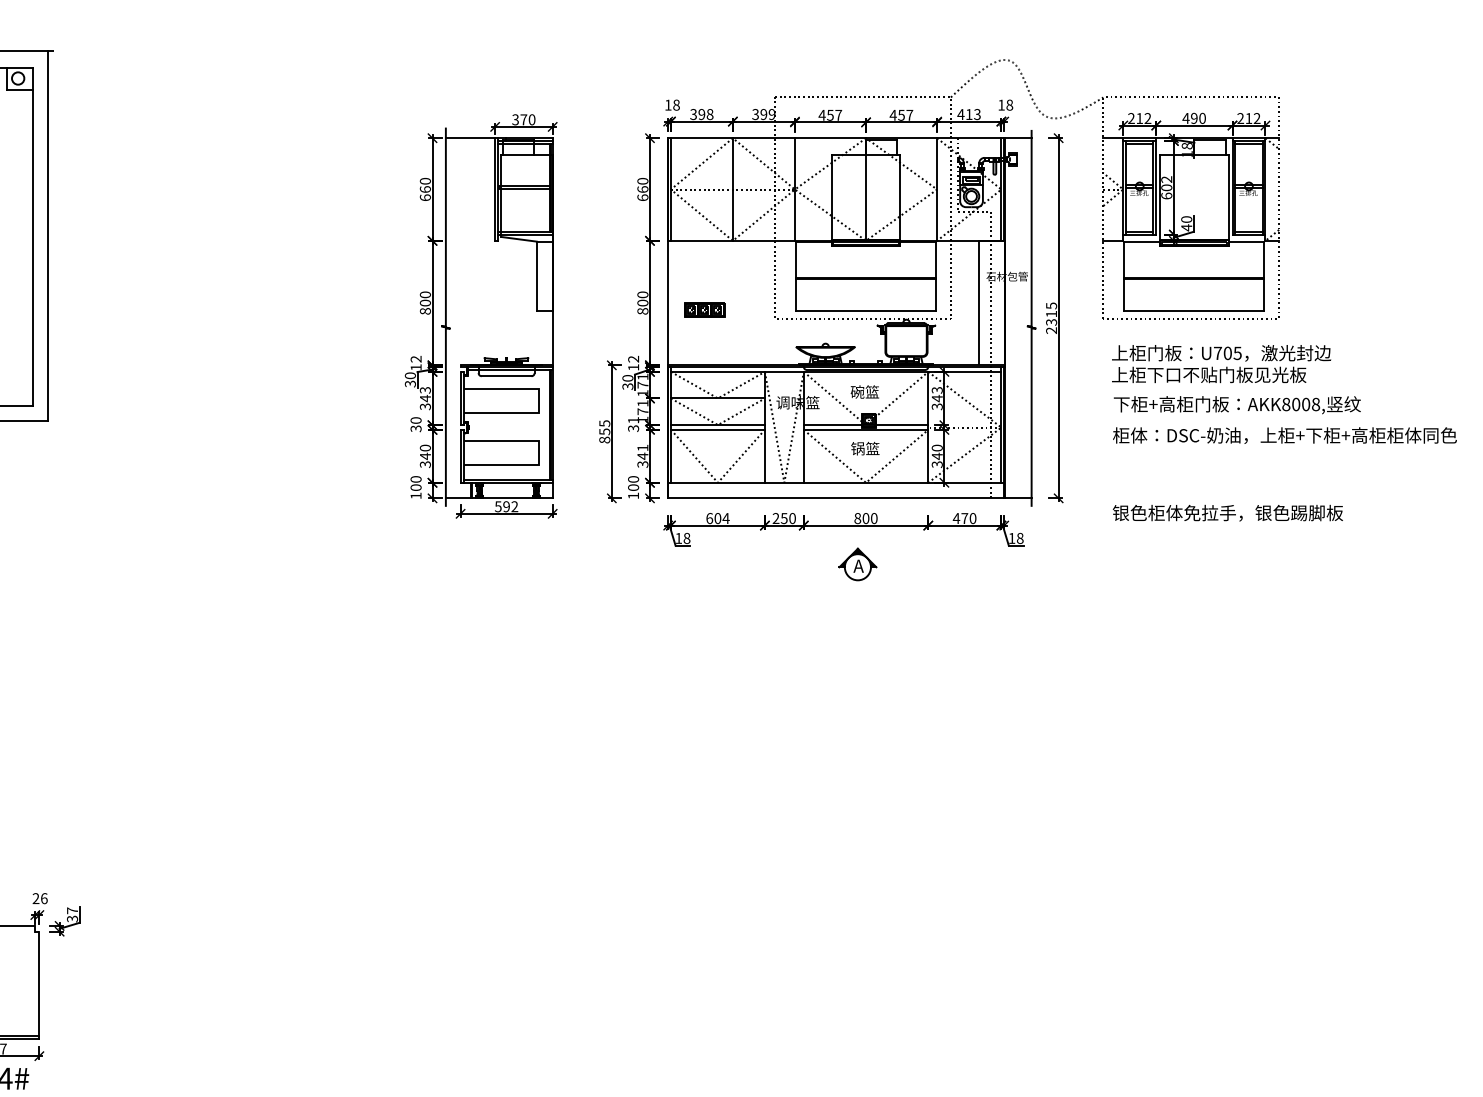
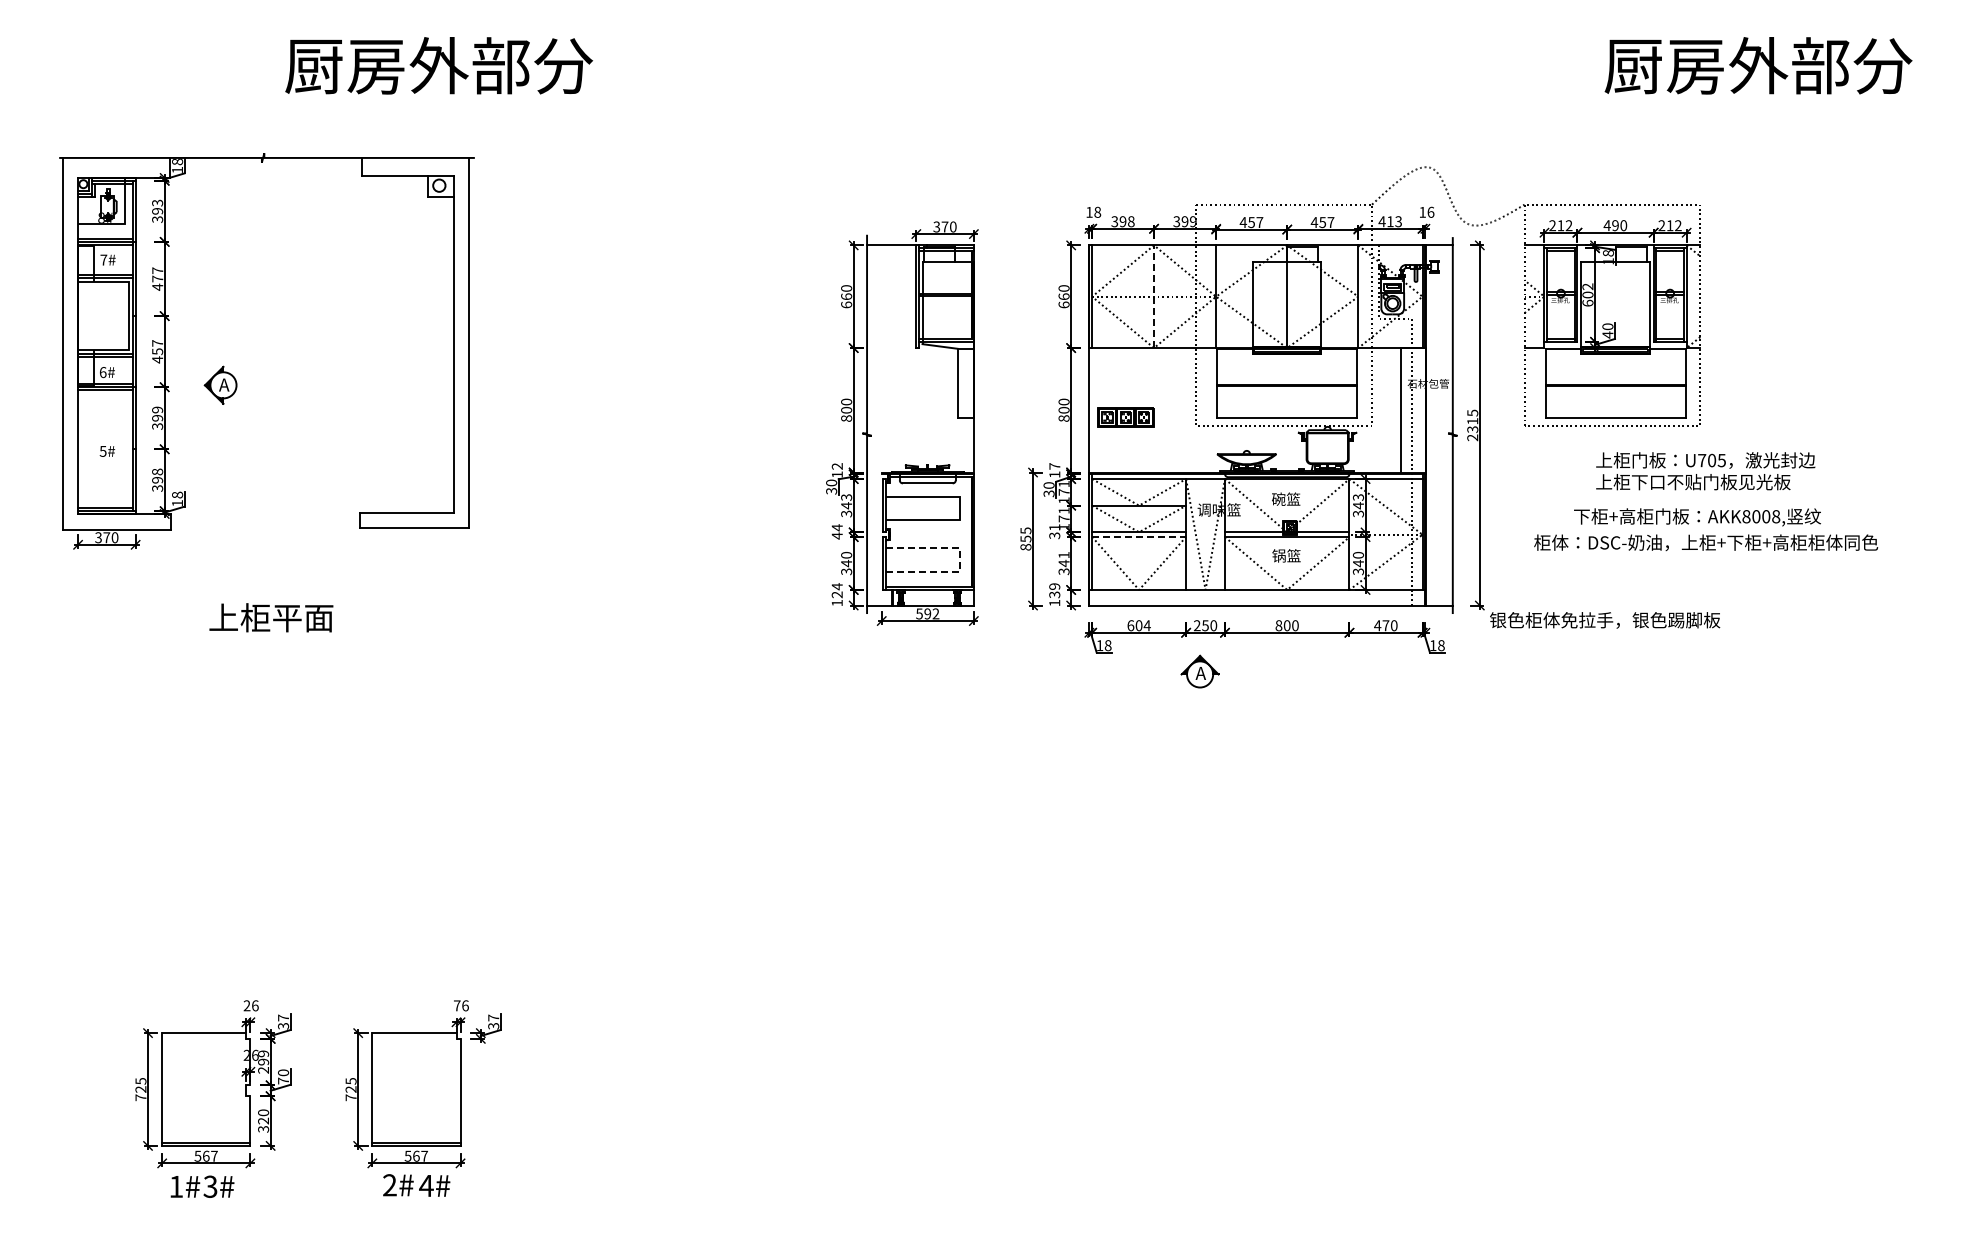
text: (1009, 104) -> (1430, 211), 18 -> 16
line: (733, 189) -> (1154, 296), solid -> dashed
part: (704, 309) -> (1125, 416), size x1.4
text: (633, 359) -> (1054, 466), 12 -> 17
text: (1221, 364) -> (1705, 471), moved
text: (1237, 405) -> (1697, 517), moved
text: (415, 424) -> (836, 531), 30 -> 44
line: (718, 429) -> (1139, 536), solid -> dashed
line: (539, 453) -> (960, 560), solid -> dashed
text: (415, 483) -> (836, 590), 100 -> 124
text: (633, 483) -> (1054, 590), 100 -> 139
text: (1228, 513) -> (1605, 620), moved
part: (857, 564) -> (1199, 671), moved
text: (35, 898) -> (456, 1005), 26 -> 76

